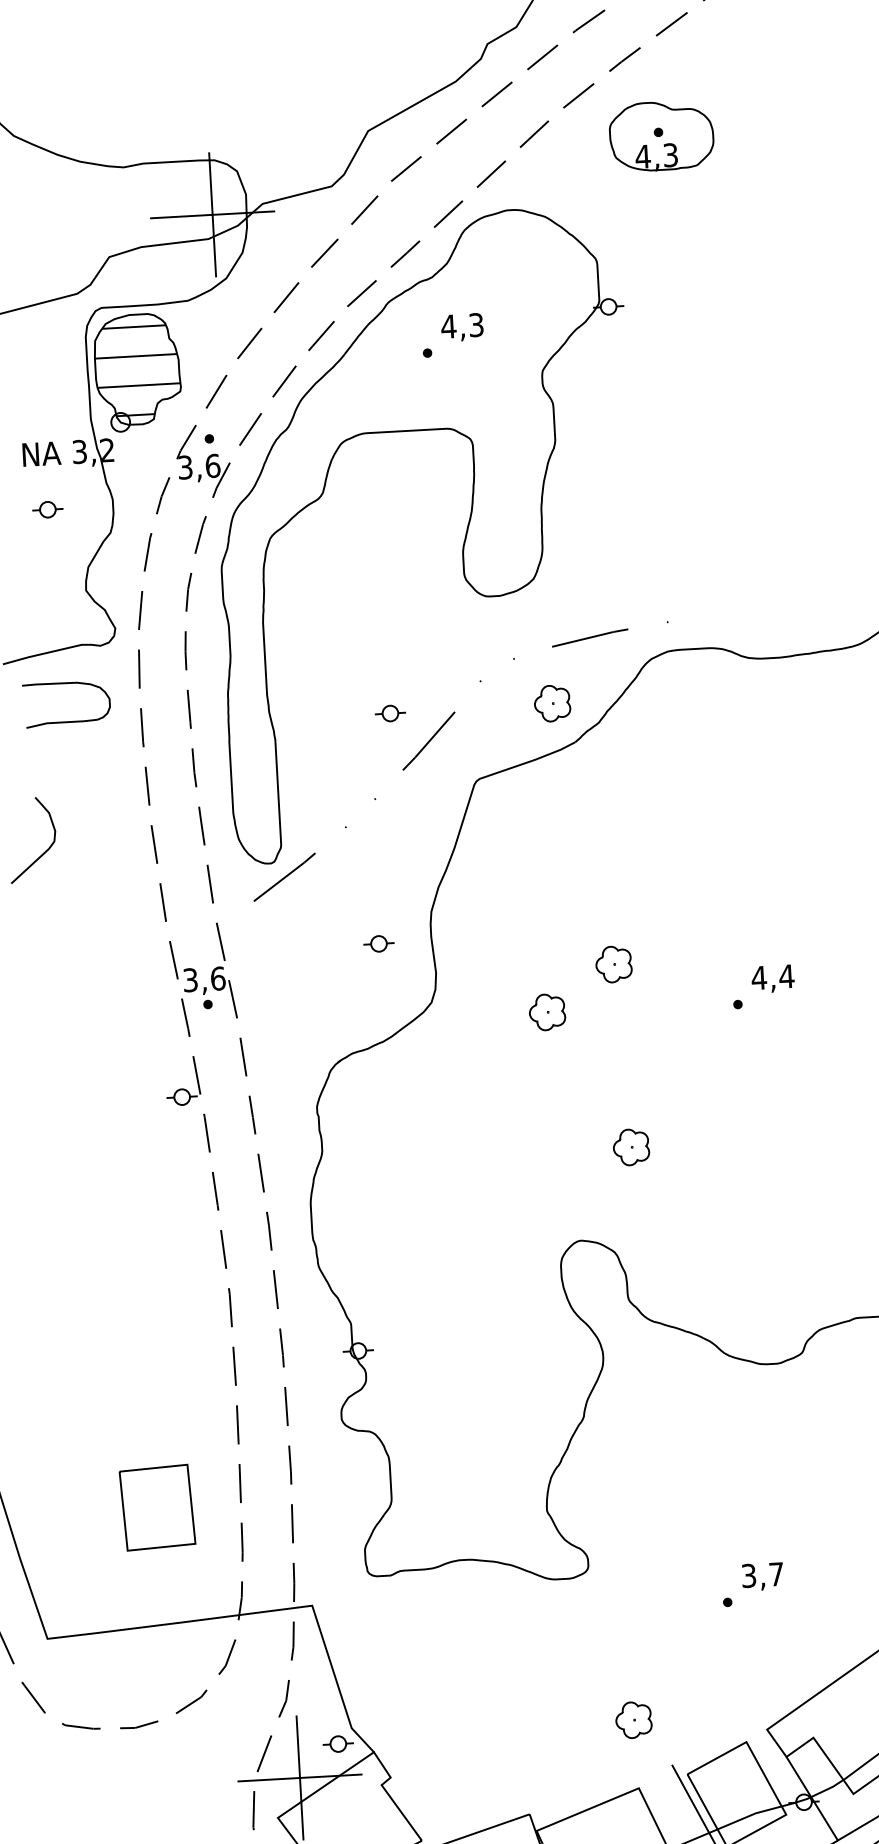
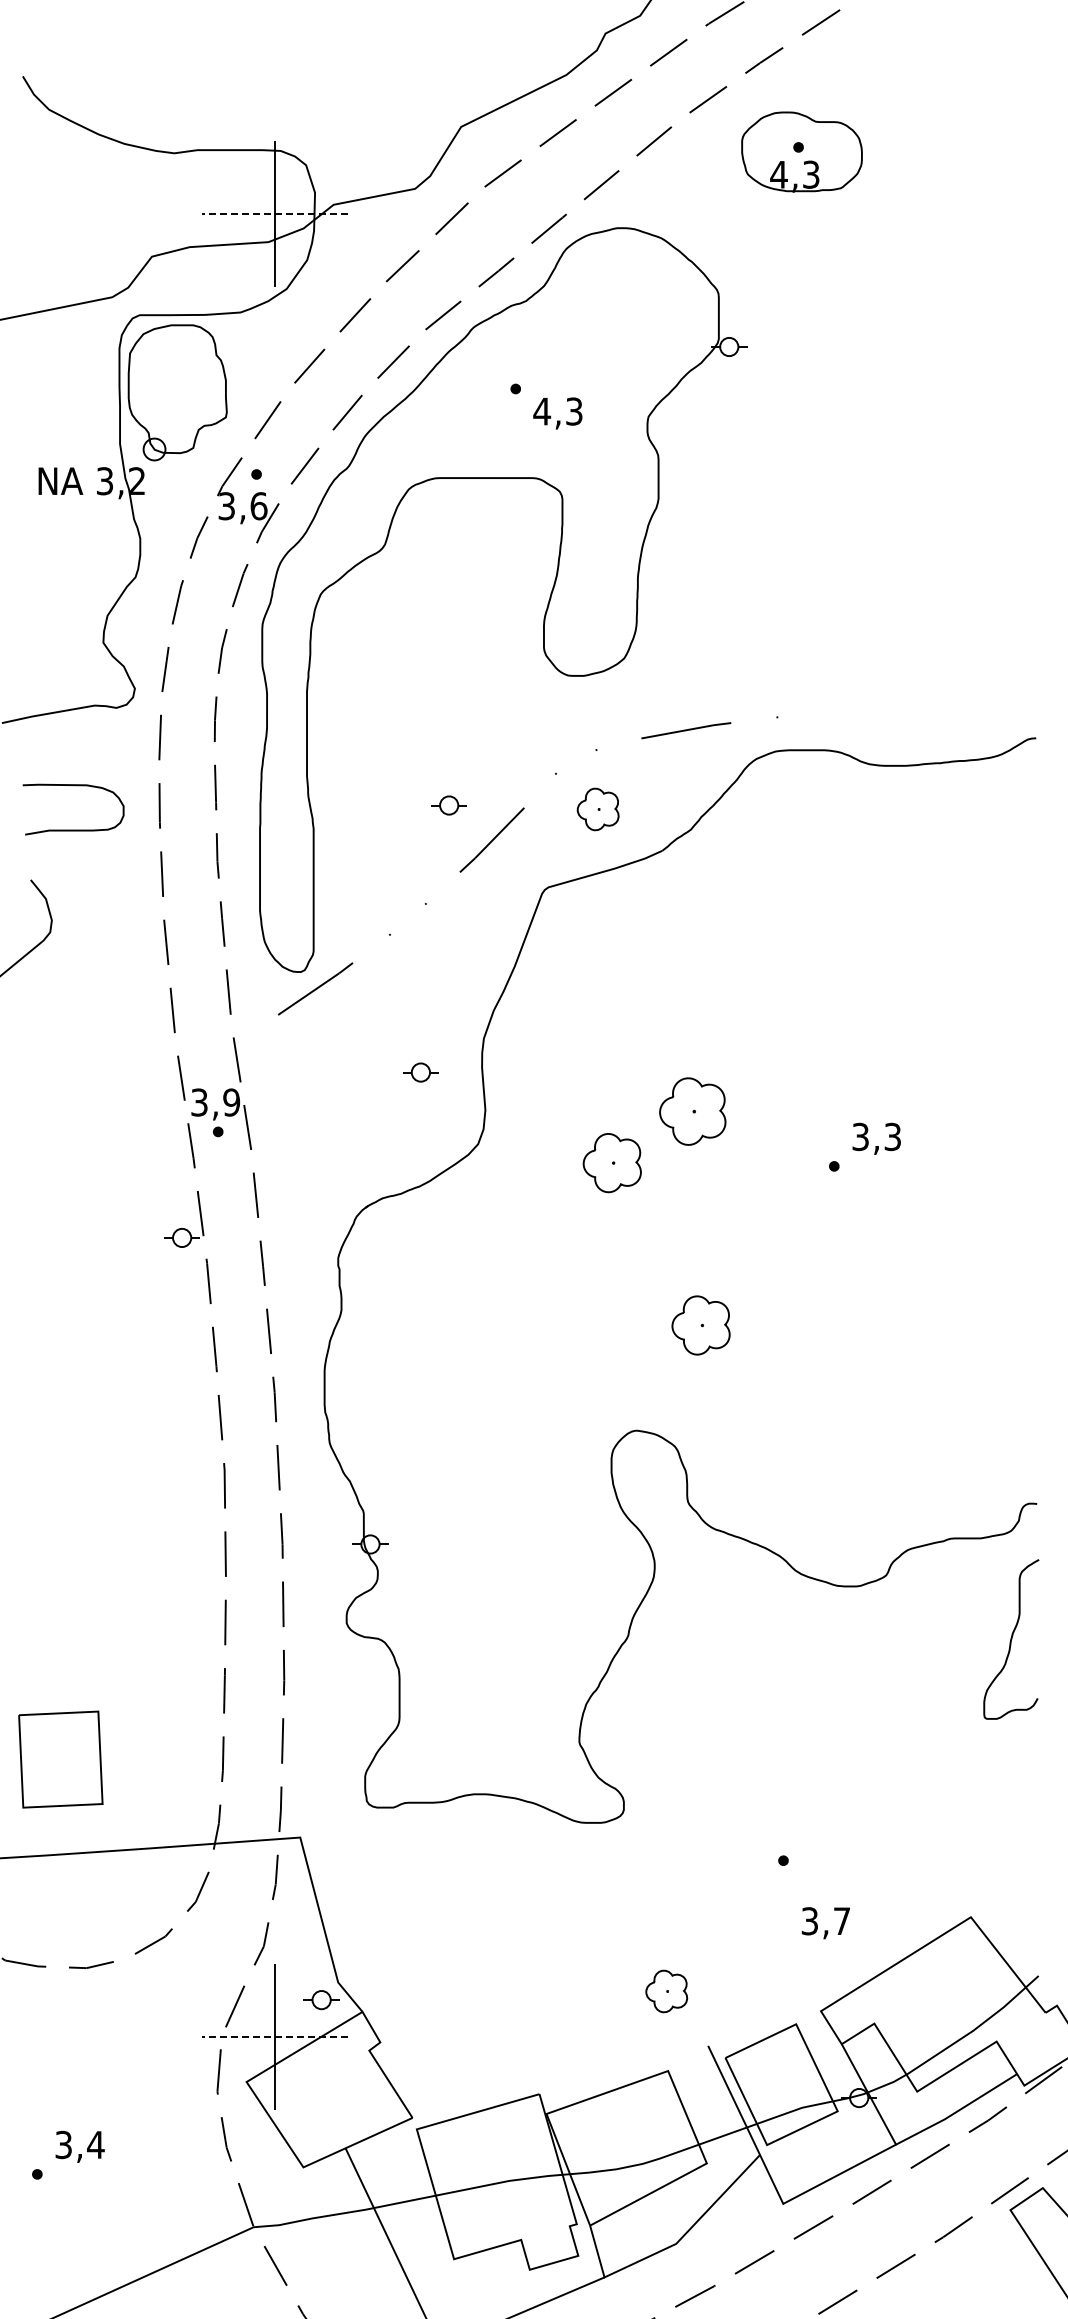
line: (212, 215) -> (274, 214), solid -> dashed
text: (462, 327) -> (557, 413), moved
hatch: (137, 370) -> (177, 390), removed
part: (47, 509) -> (63, 546), removed
part: (551, 703) -> (597, 809), moved
curve: (67, 721) -> (73, 829), moved
part: (613, 964) -> (692, 1111), size x1.6
text: (772, 976) -> (876, 1136), 4,4 -> 3,3
text: (218, 978) -> (231, 1102), 3,6 -> 3,9
part: (546, 1011) -> (611, 1162), size x1.4
part: (630, 1147) -> (700, 1325), size x1.4
part: (157, 1507) -> (60, 1759), moved
text: (762, 1577) -> (825, 1923), moved
line: (299, 1778) -> (274, 2037), solid -> dashed

